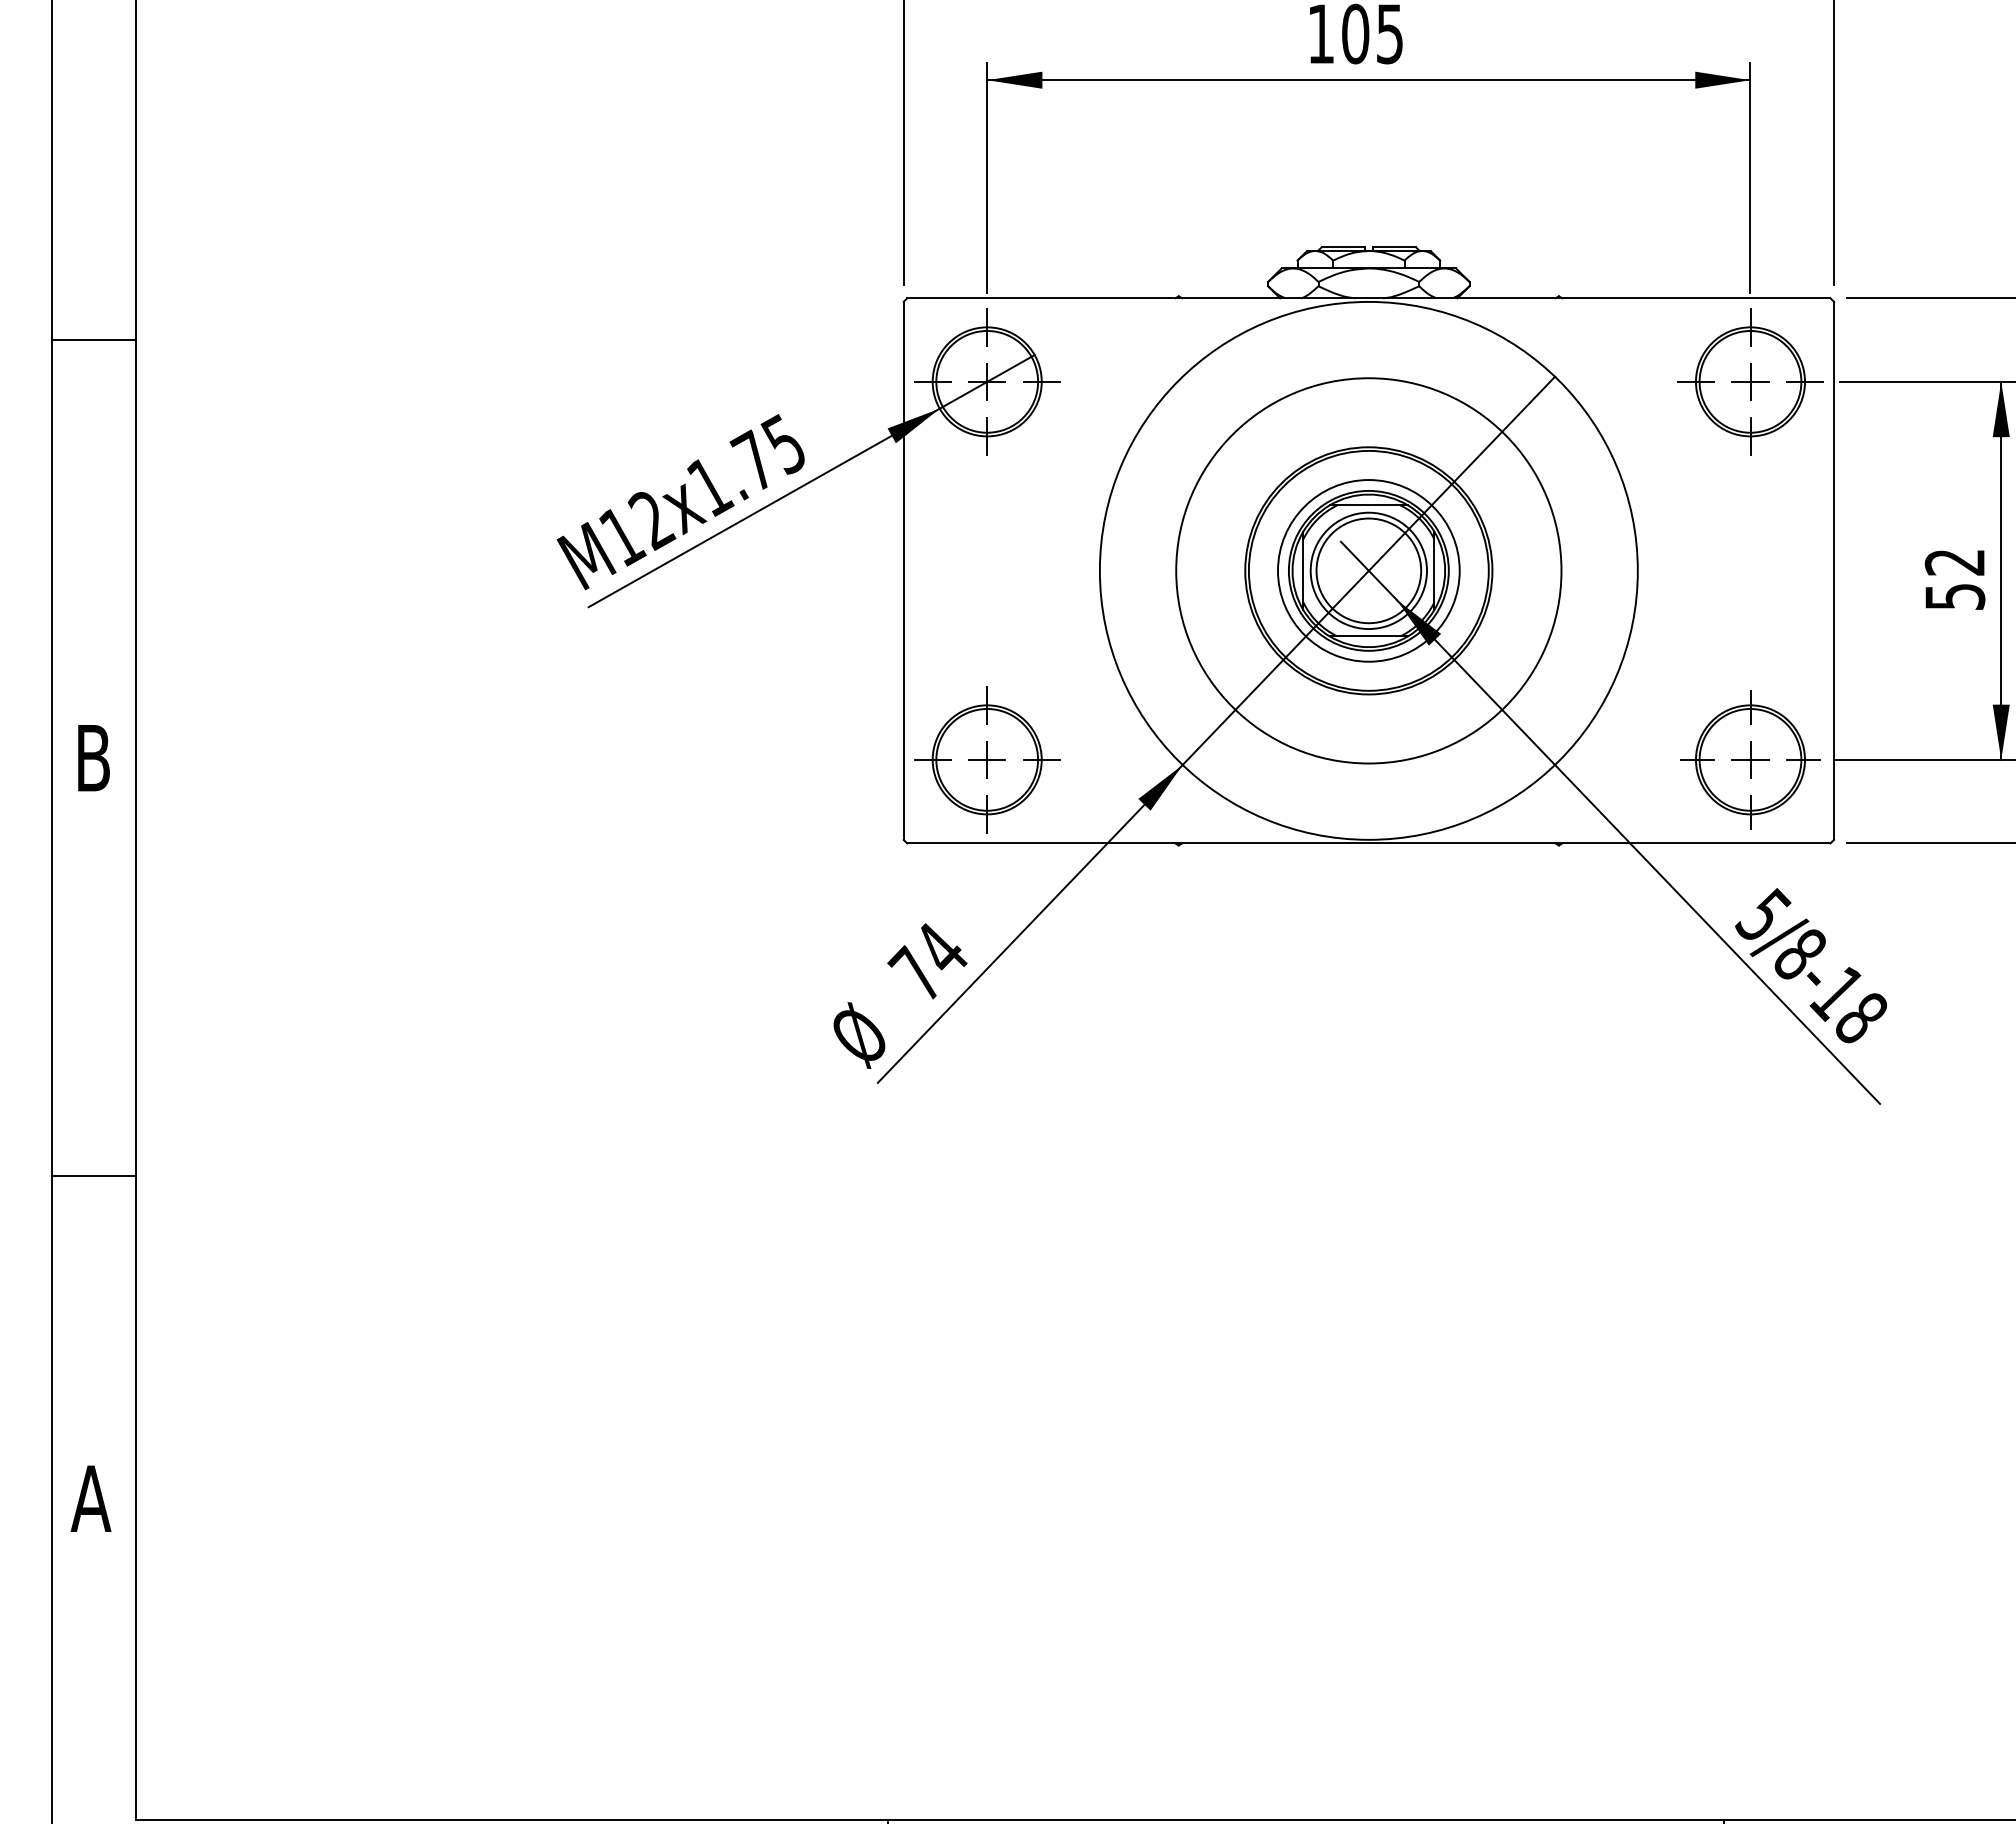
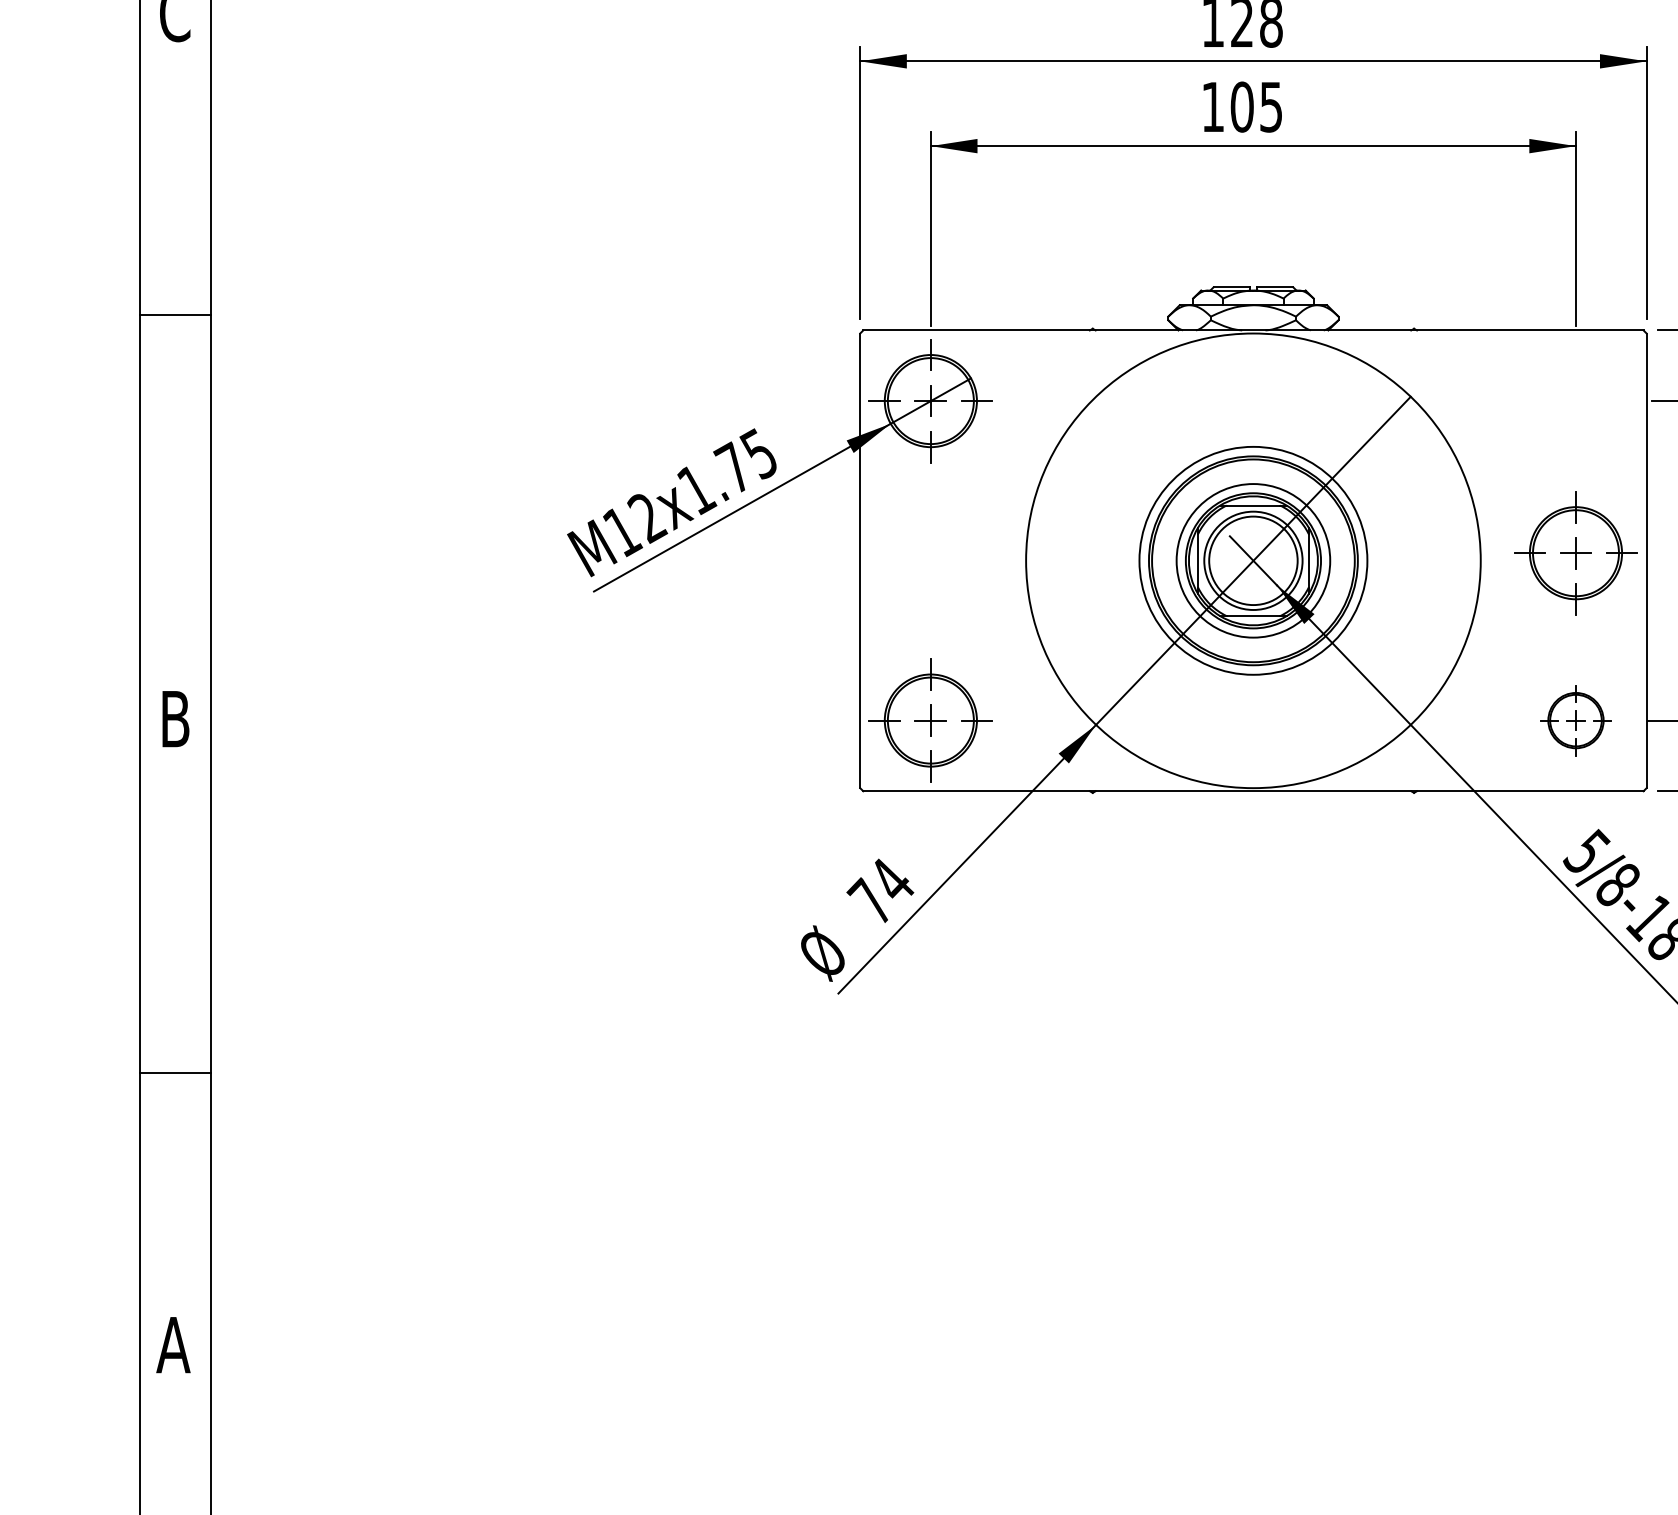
line: (93, 340) -> (175, 315), moved
part: (1750, 381) -> (1575, 552), moved
circle: (1368, 570) -> (1253, 560), size x0.7
part: (1750, 759) -> (1575, 720), size x0.6

